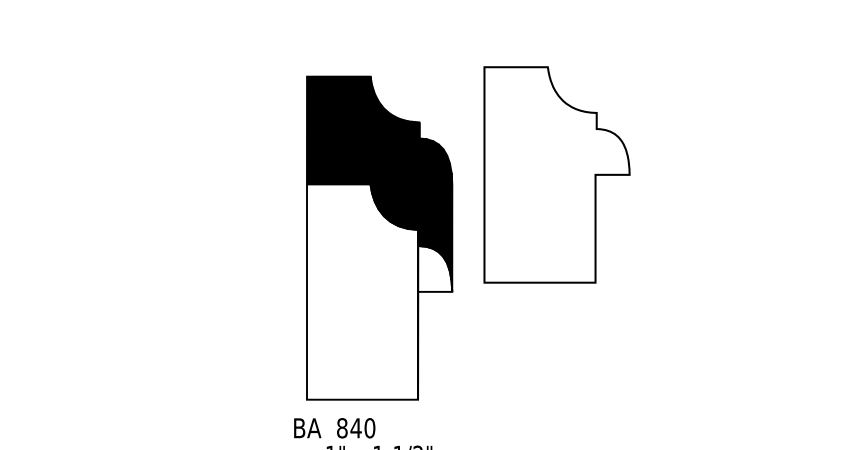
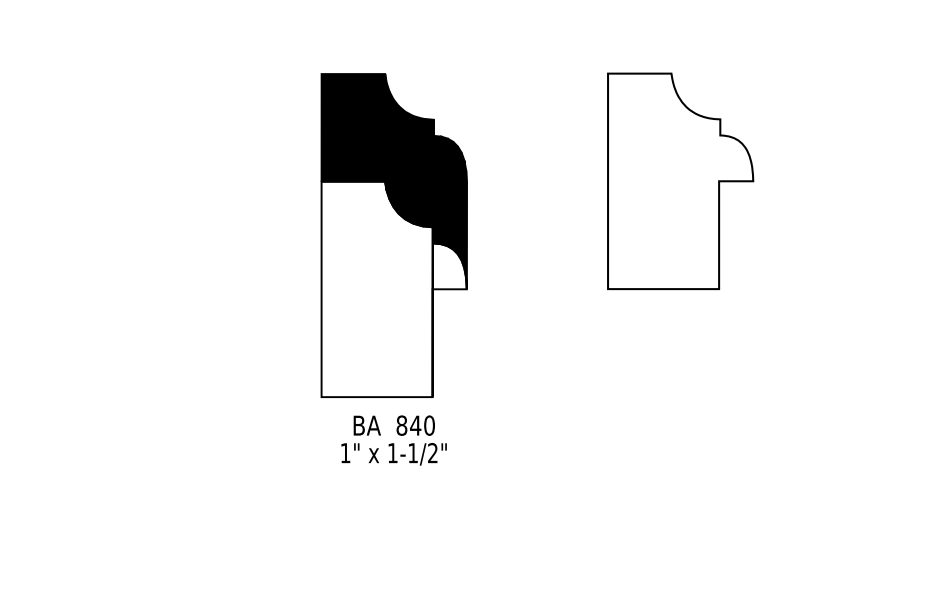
part: (556, 174) -> (680, 180), moved
text: (333, 428) -> (393, 425), moved

